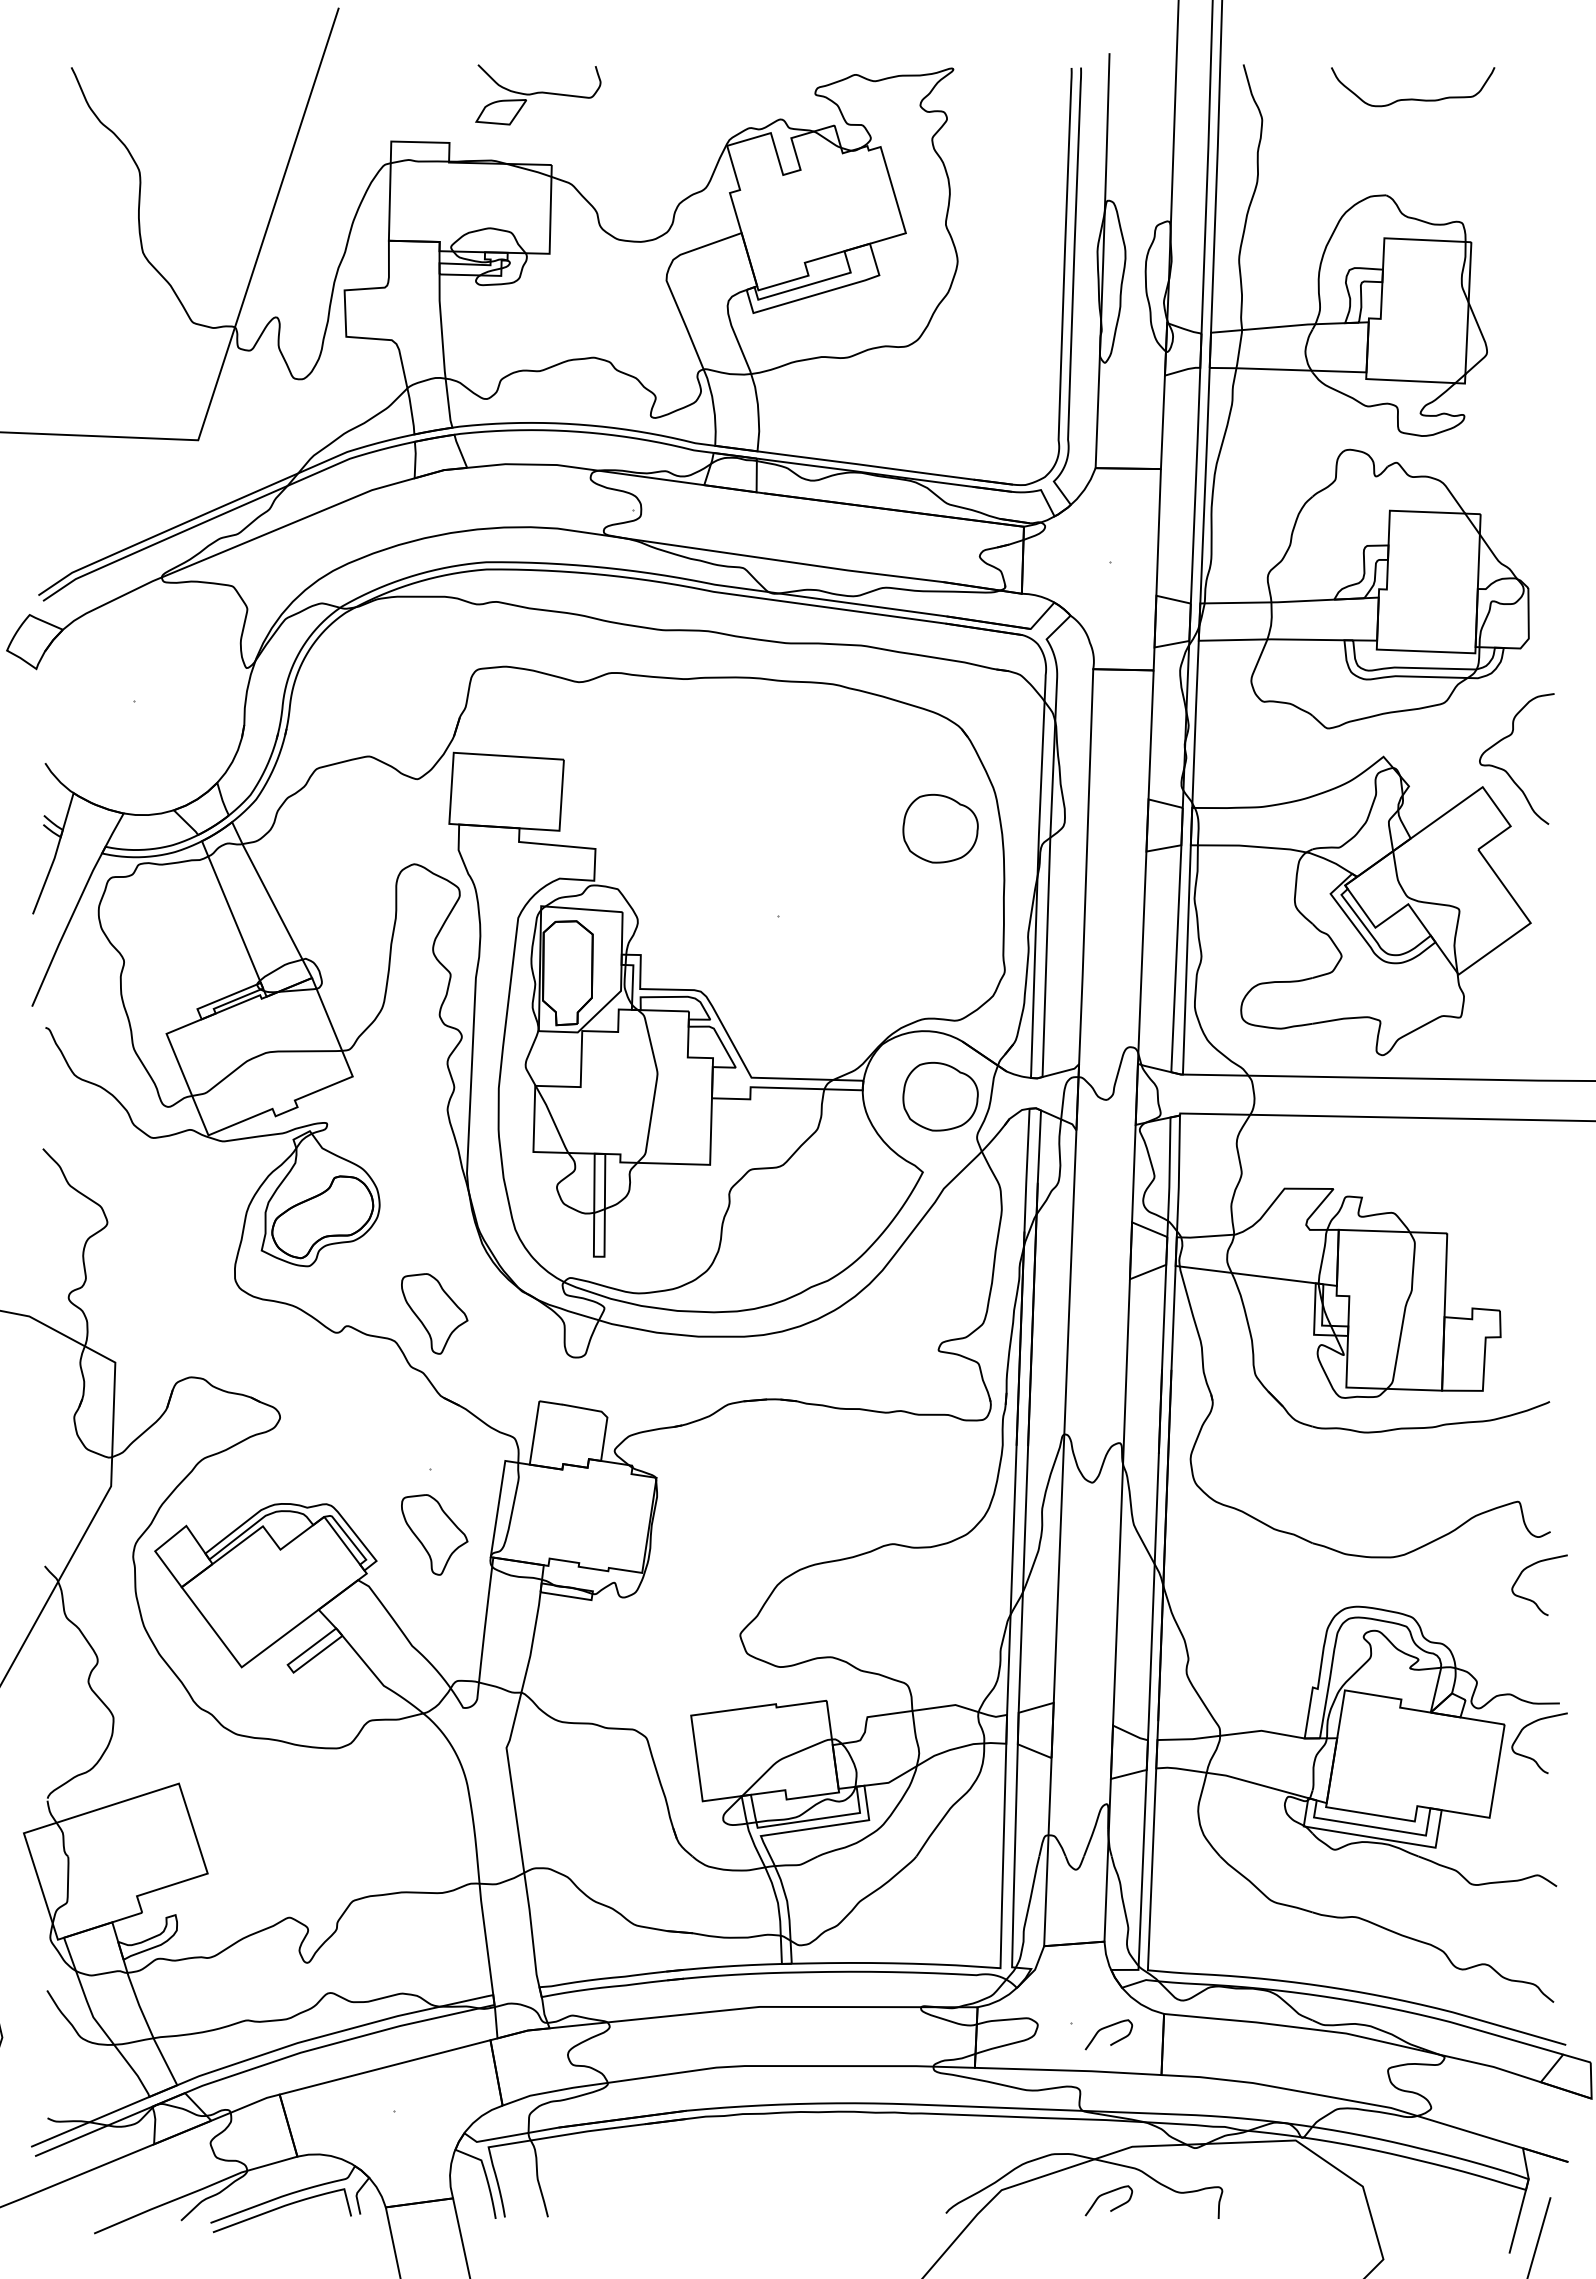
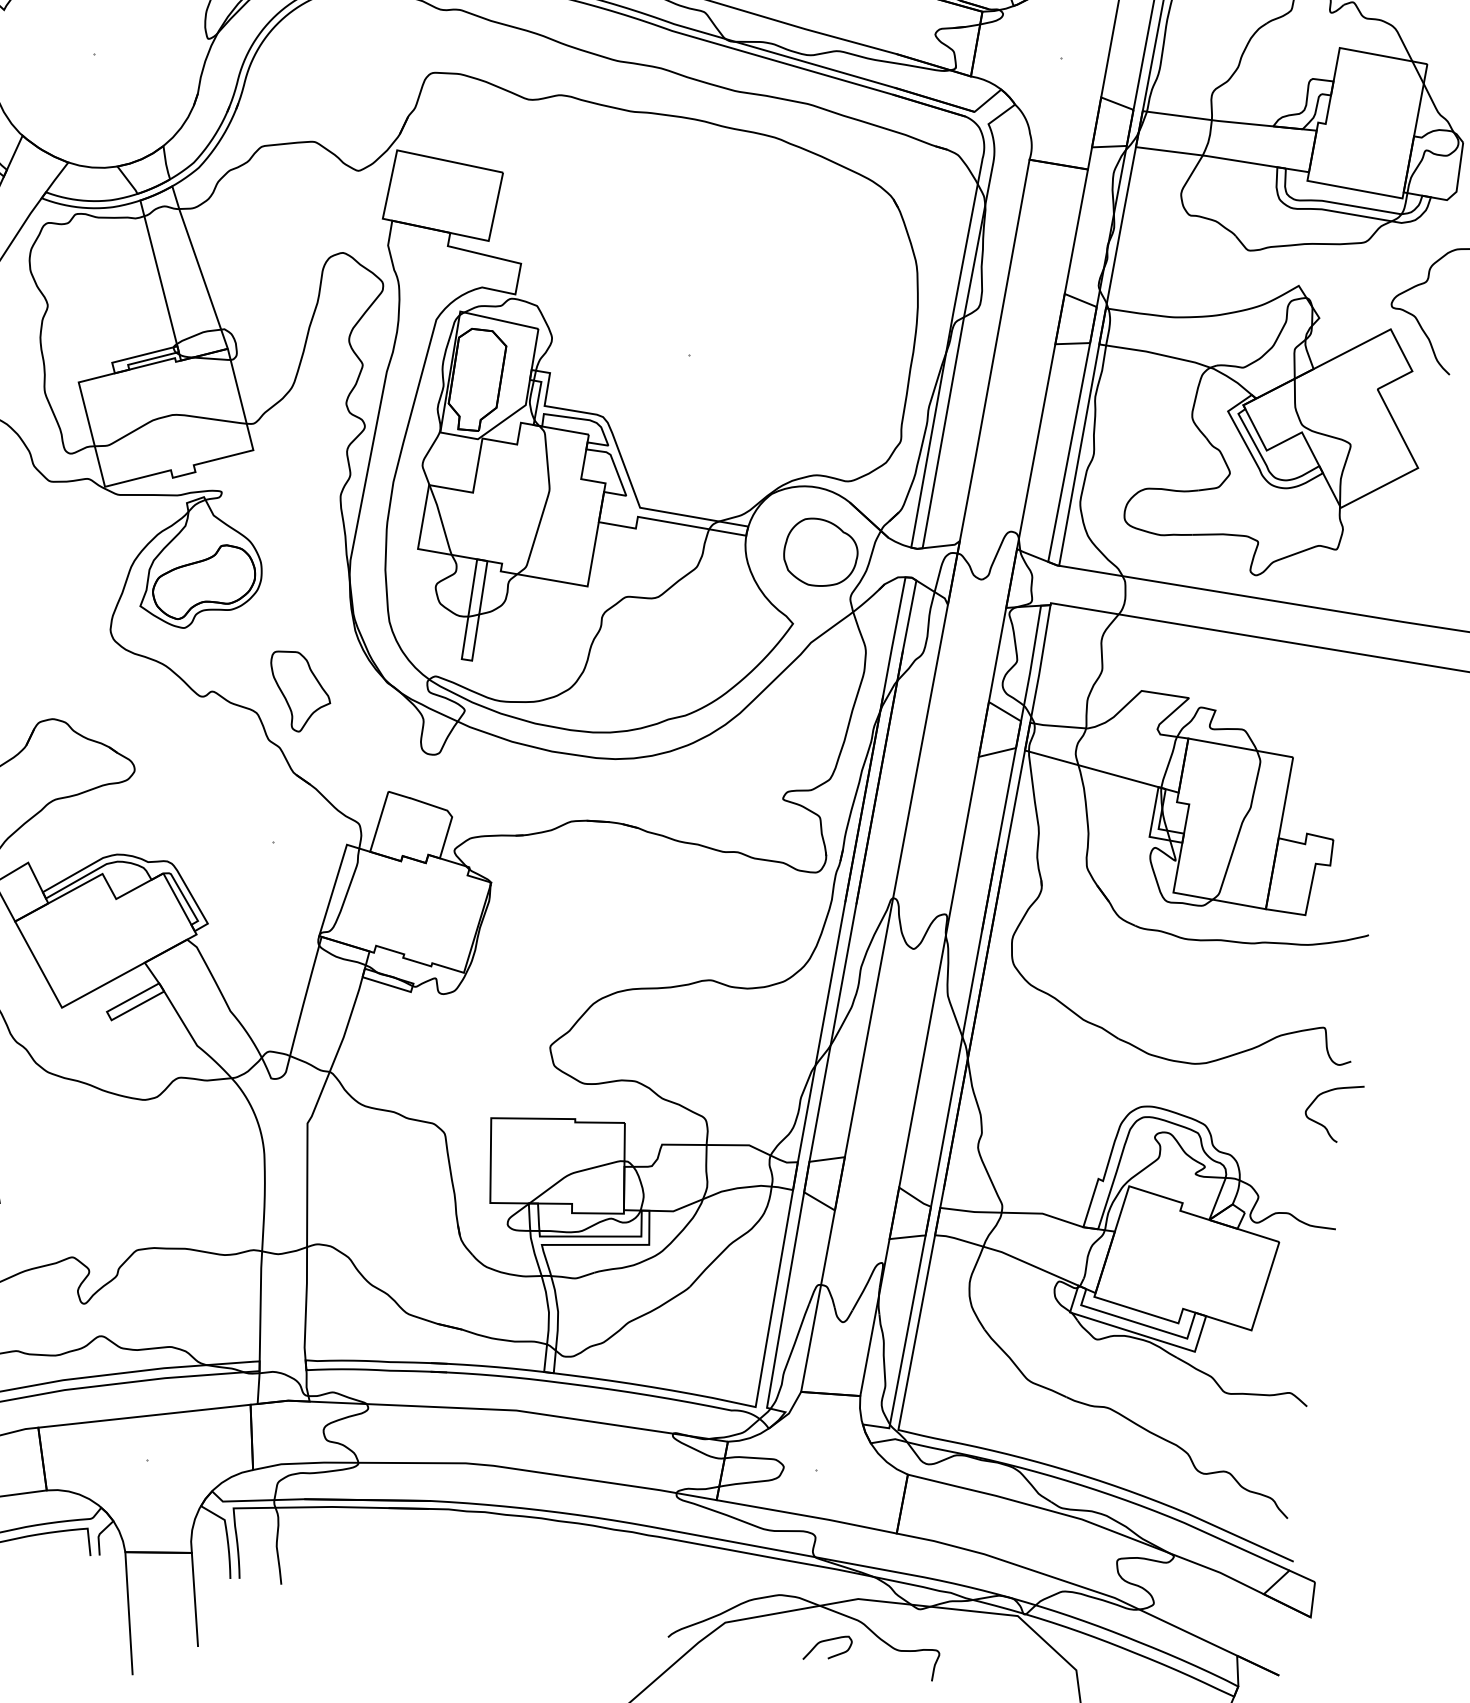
part: (940, 828) -> (858, 292), removed
part: (434, 1534) -> (267, 906), removed
curve: (1531, 1757) -> (1300, 1277), removed
curve: (1106, 2028) -> (849, 1480), removed

